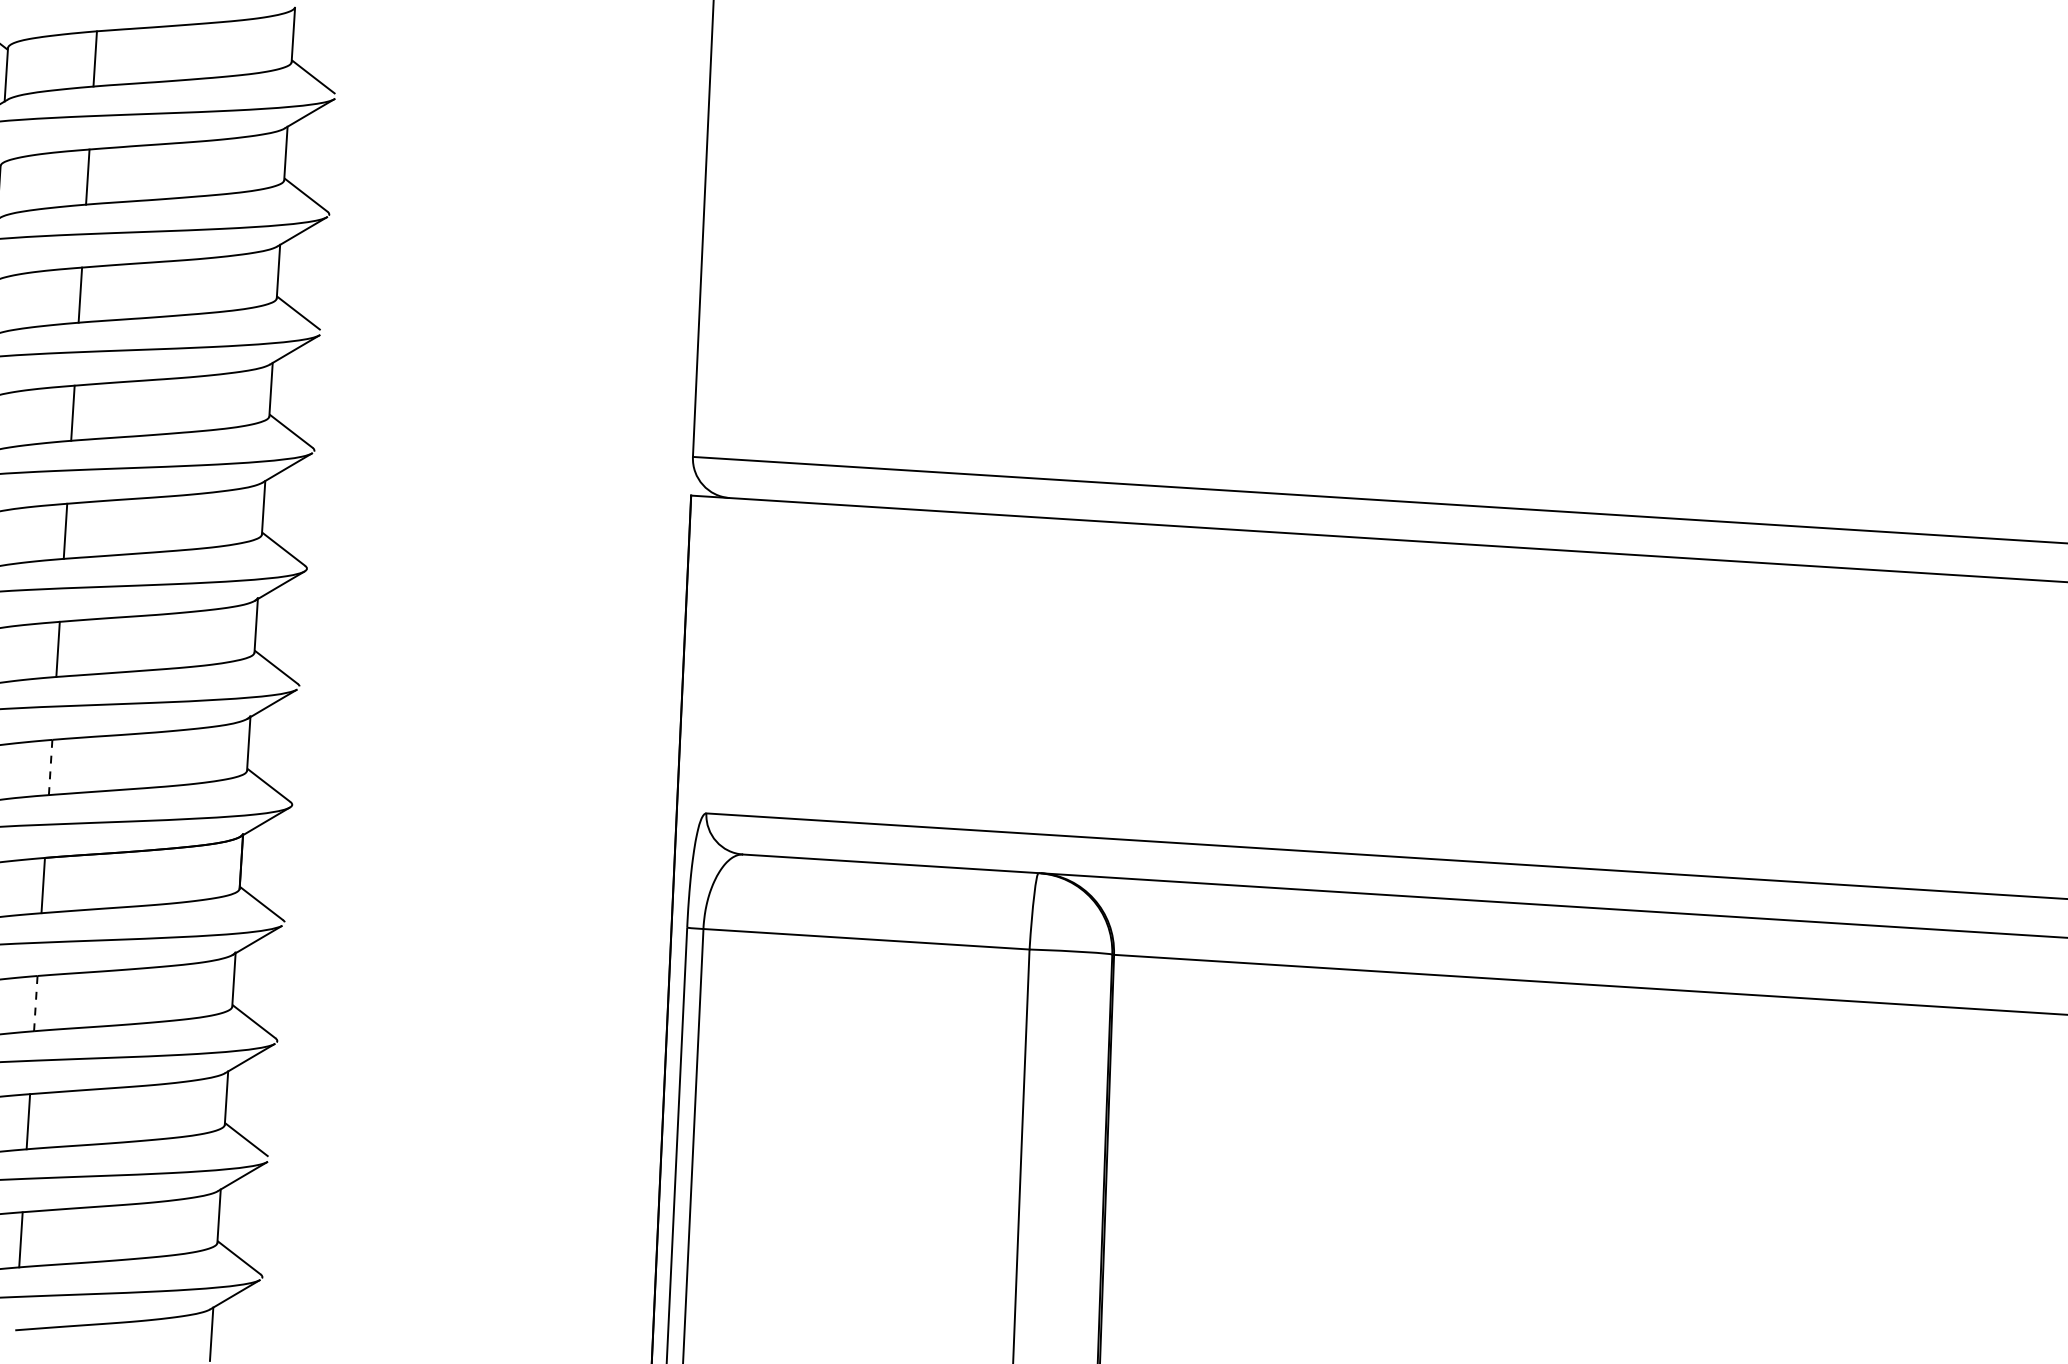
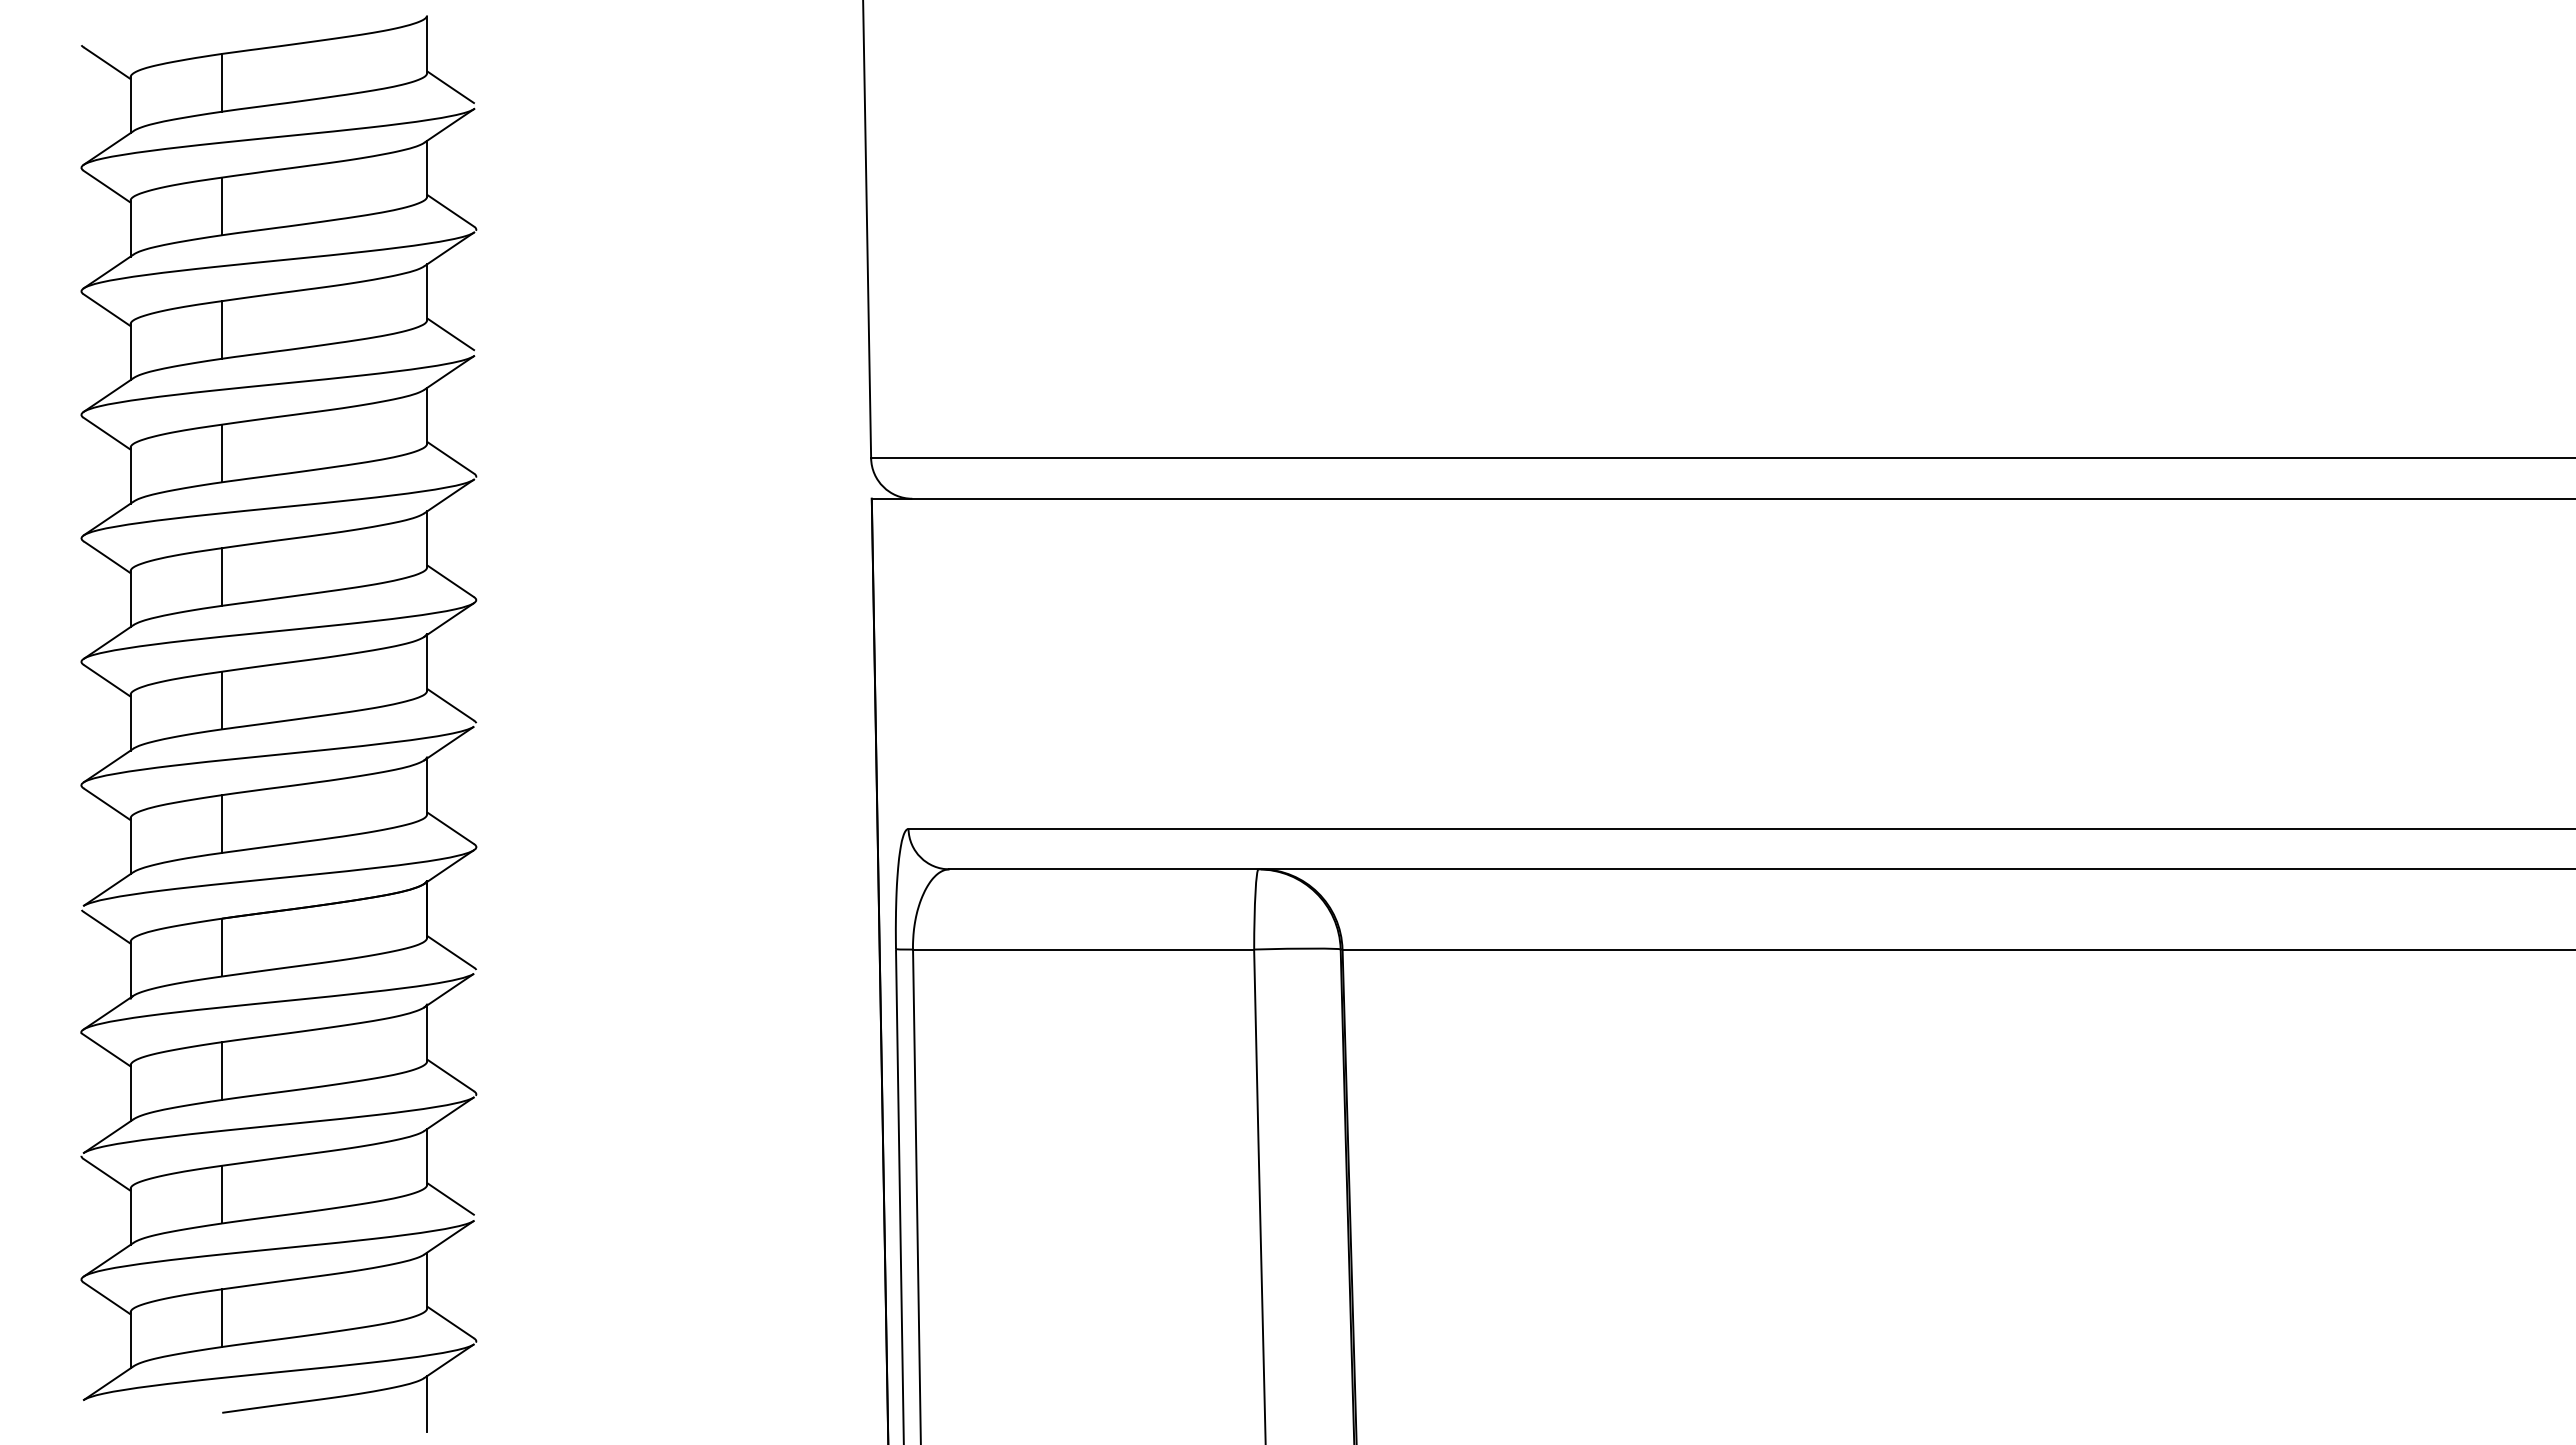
line: (50, 767) -> (222, 824), dashed -> solid
line: (36, 1004) -> (222, 1071), dashed -> solid

